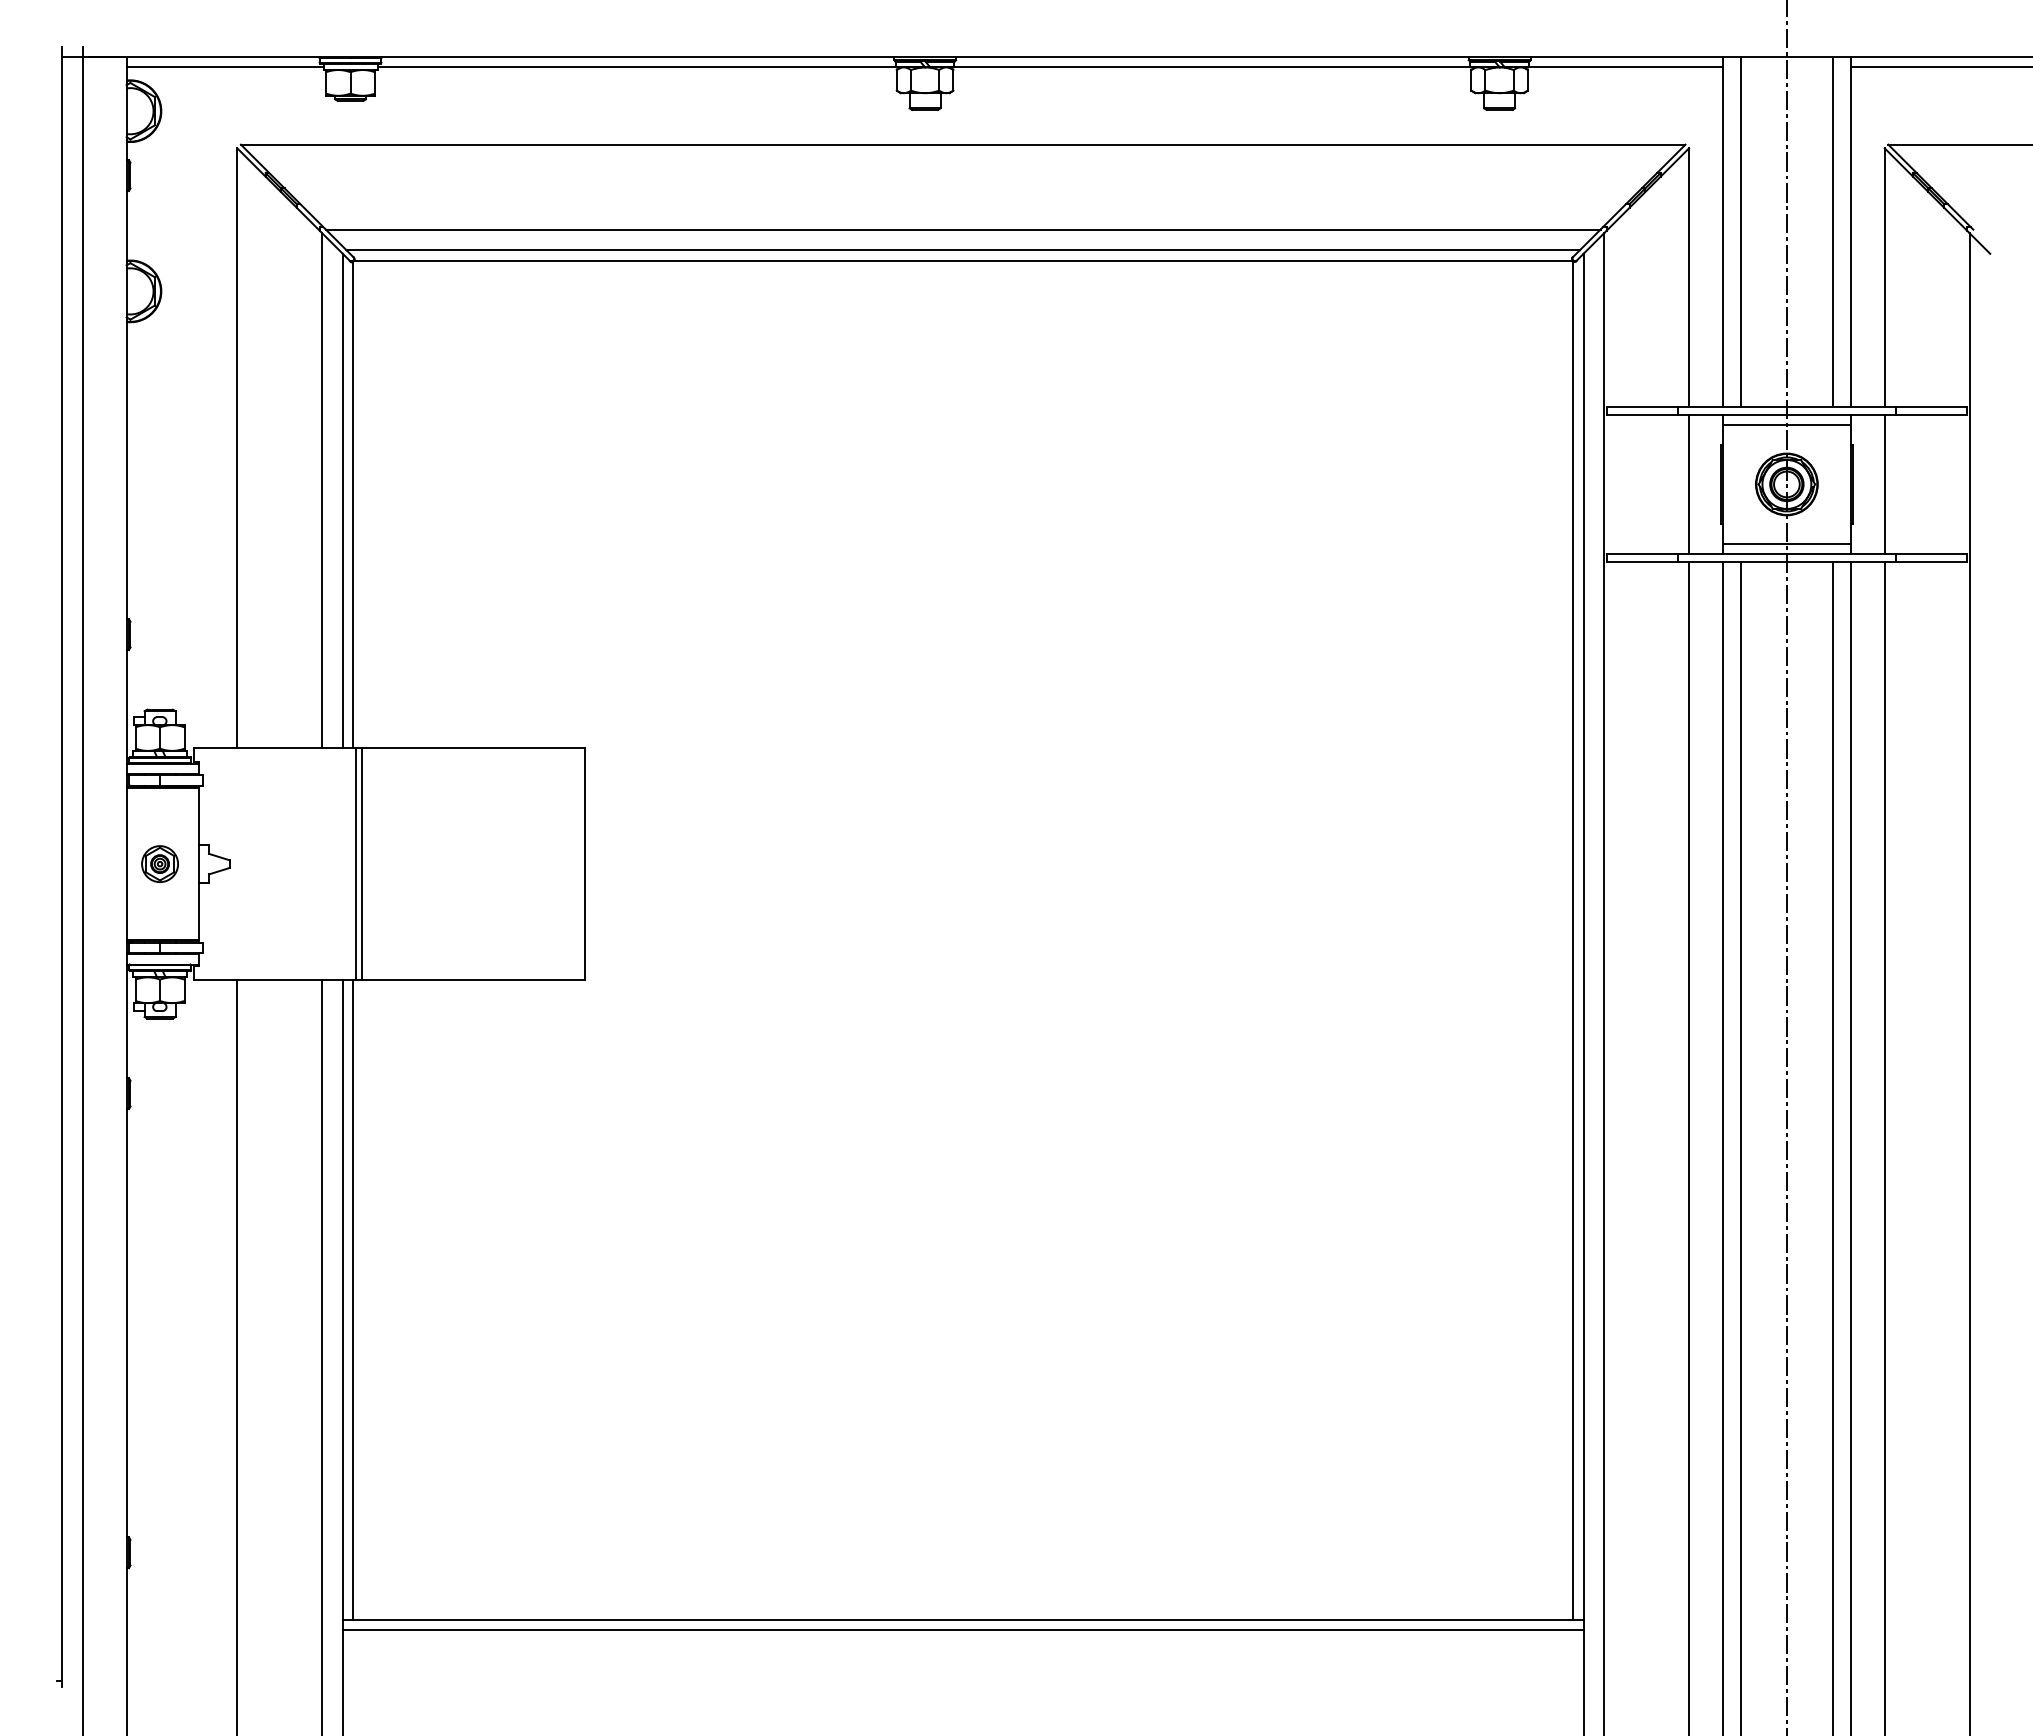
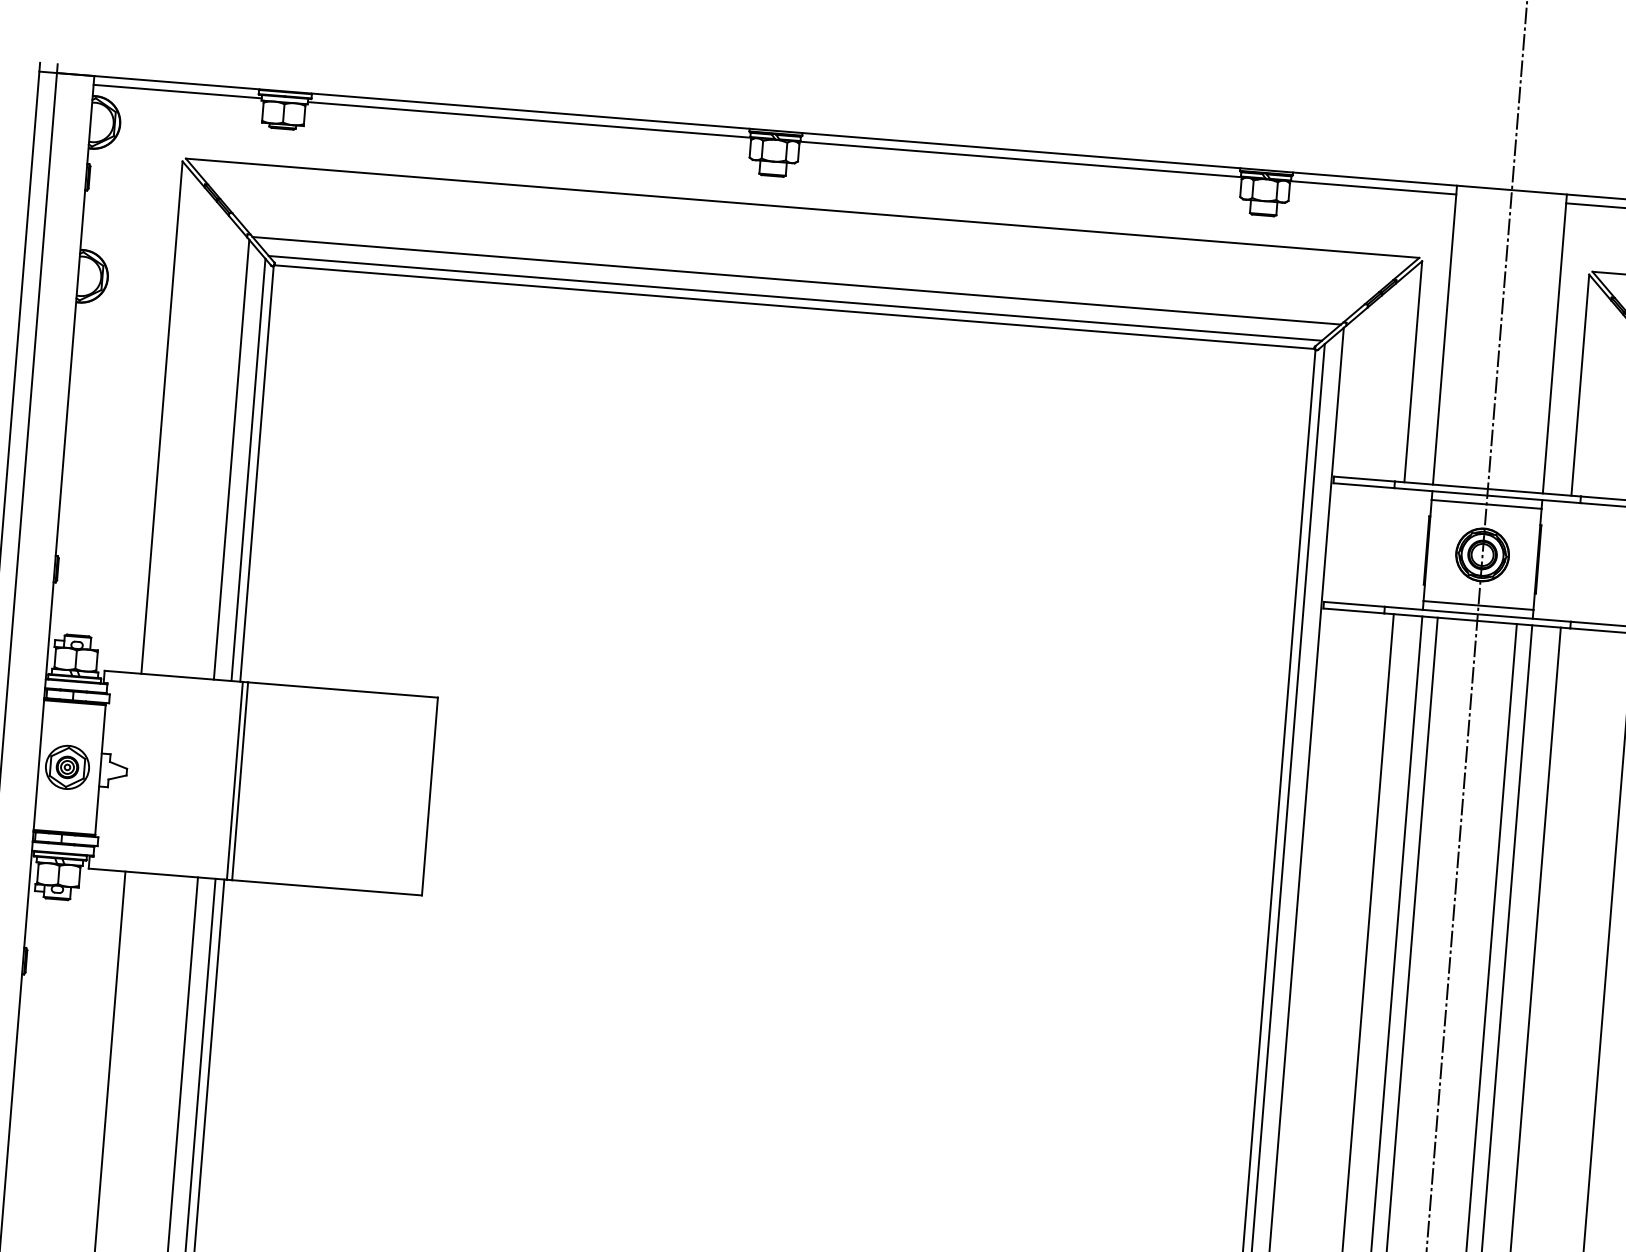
line: (1740, 232) -> (1460, 336), removed
line: (1833, 232) -> (1539, 343), removed
line: (1689, 483) -> (1399, 547), removed
line: (1884, 483) -> (1566, 560), removed
part: (159, 863) -> (67, 766), size x1.4

